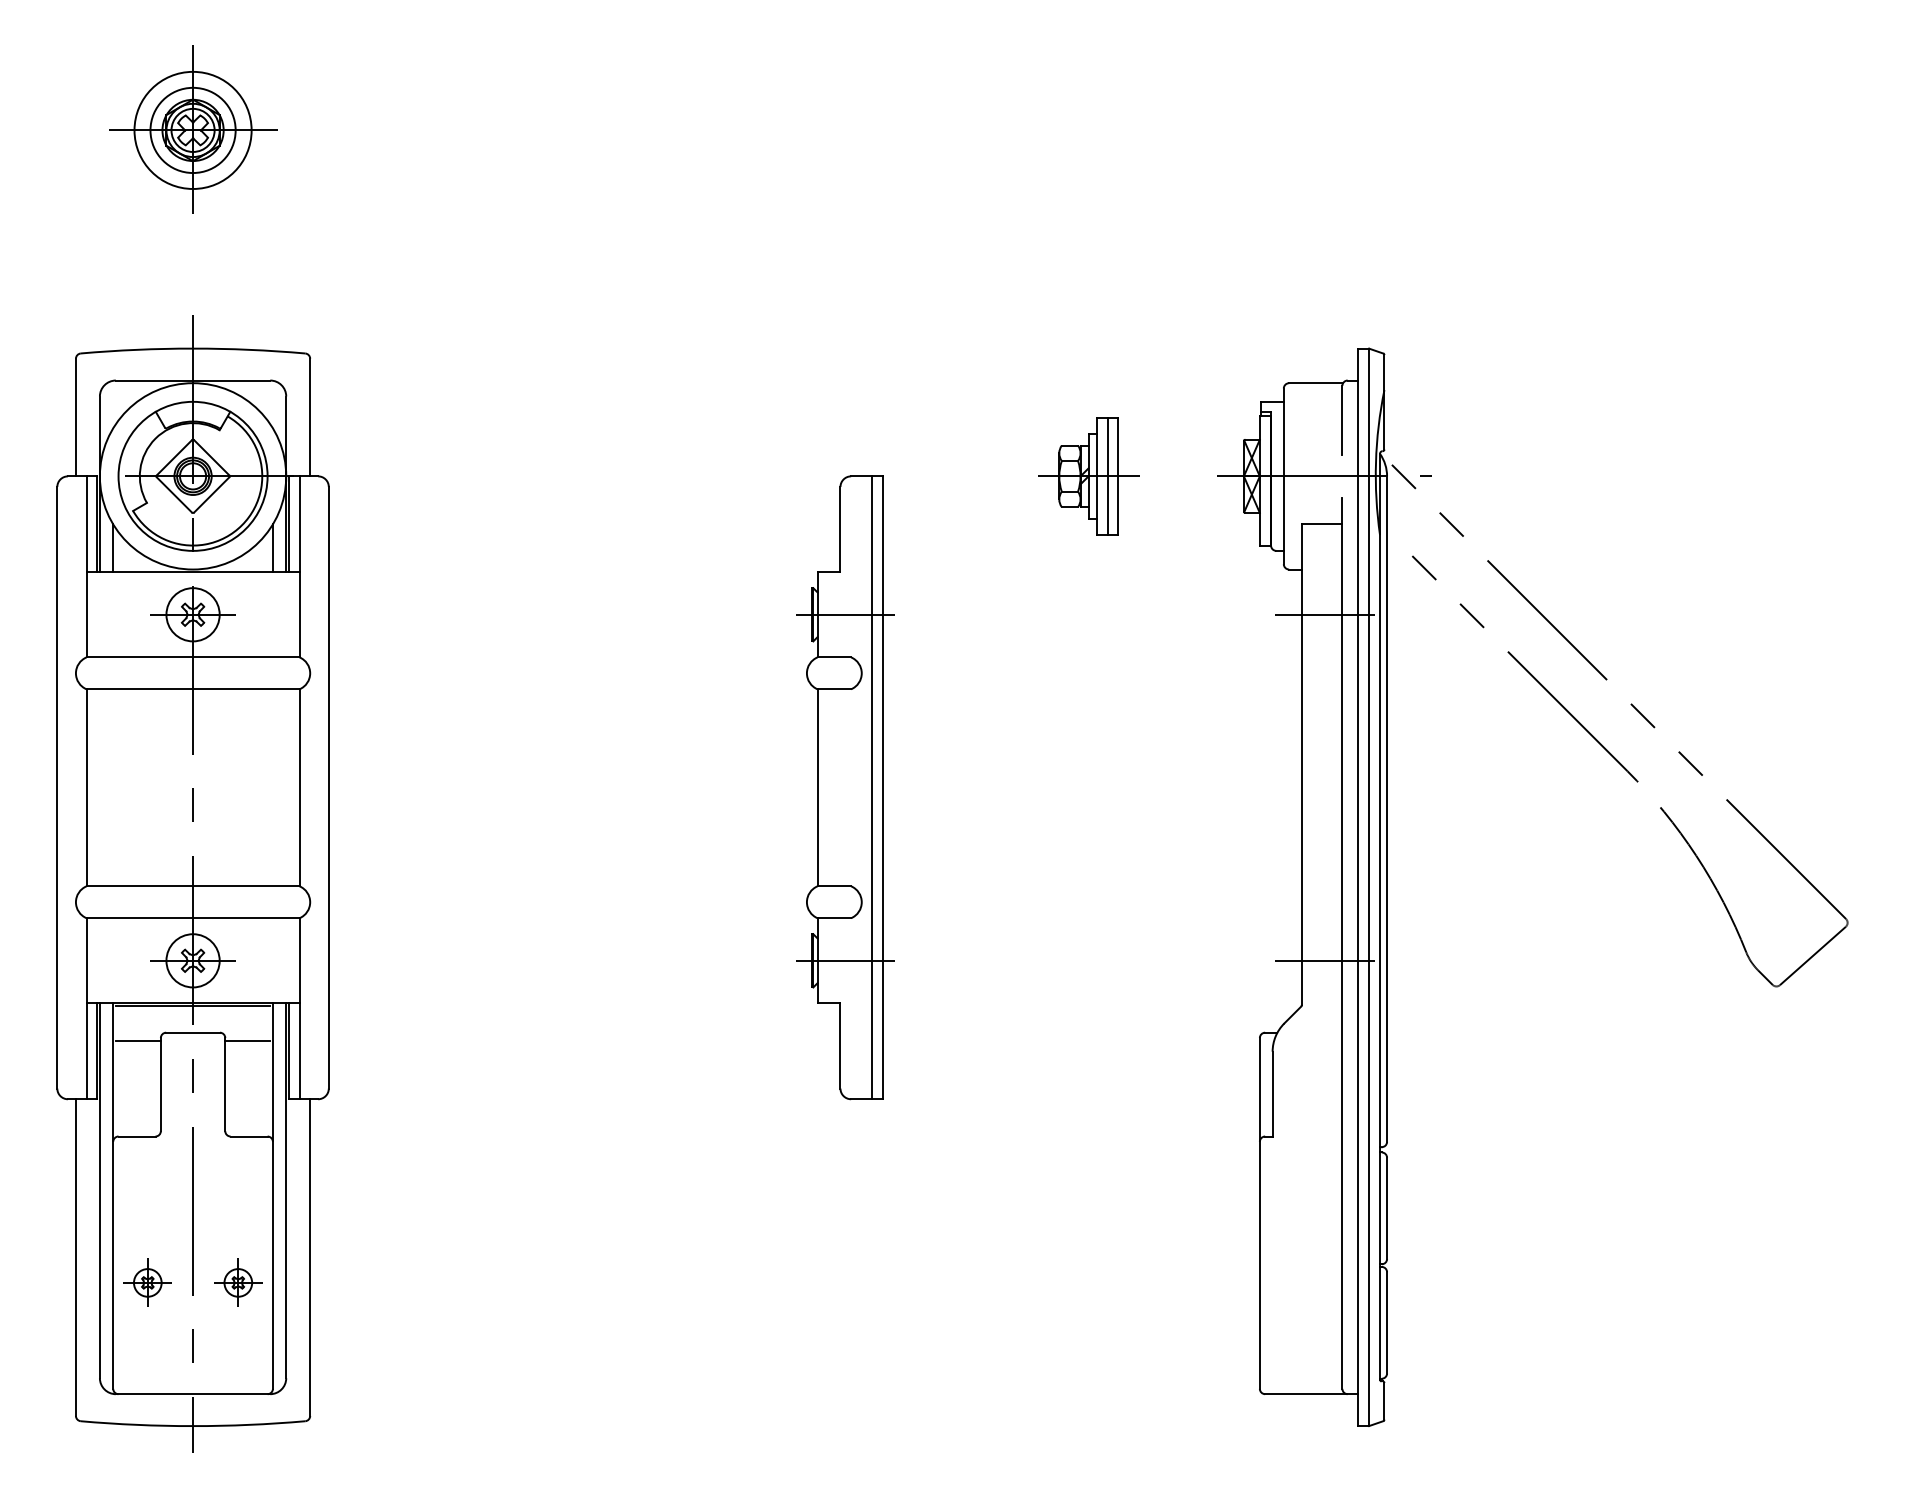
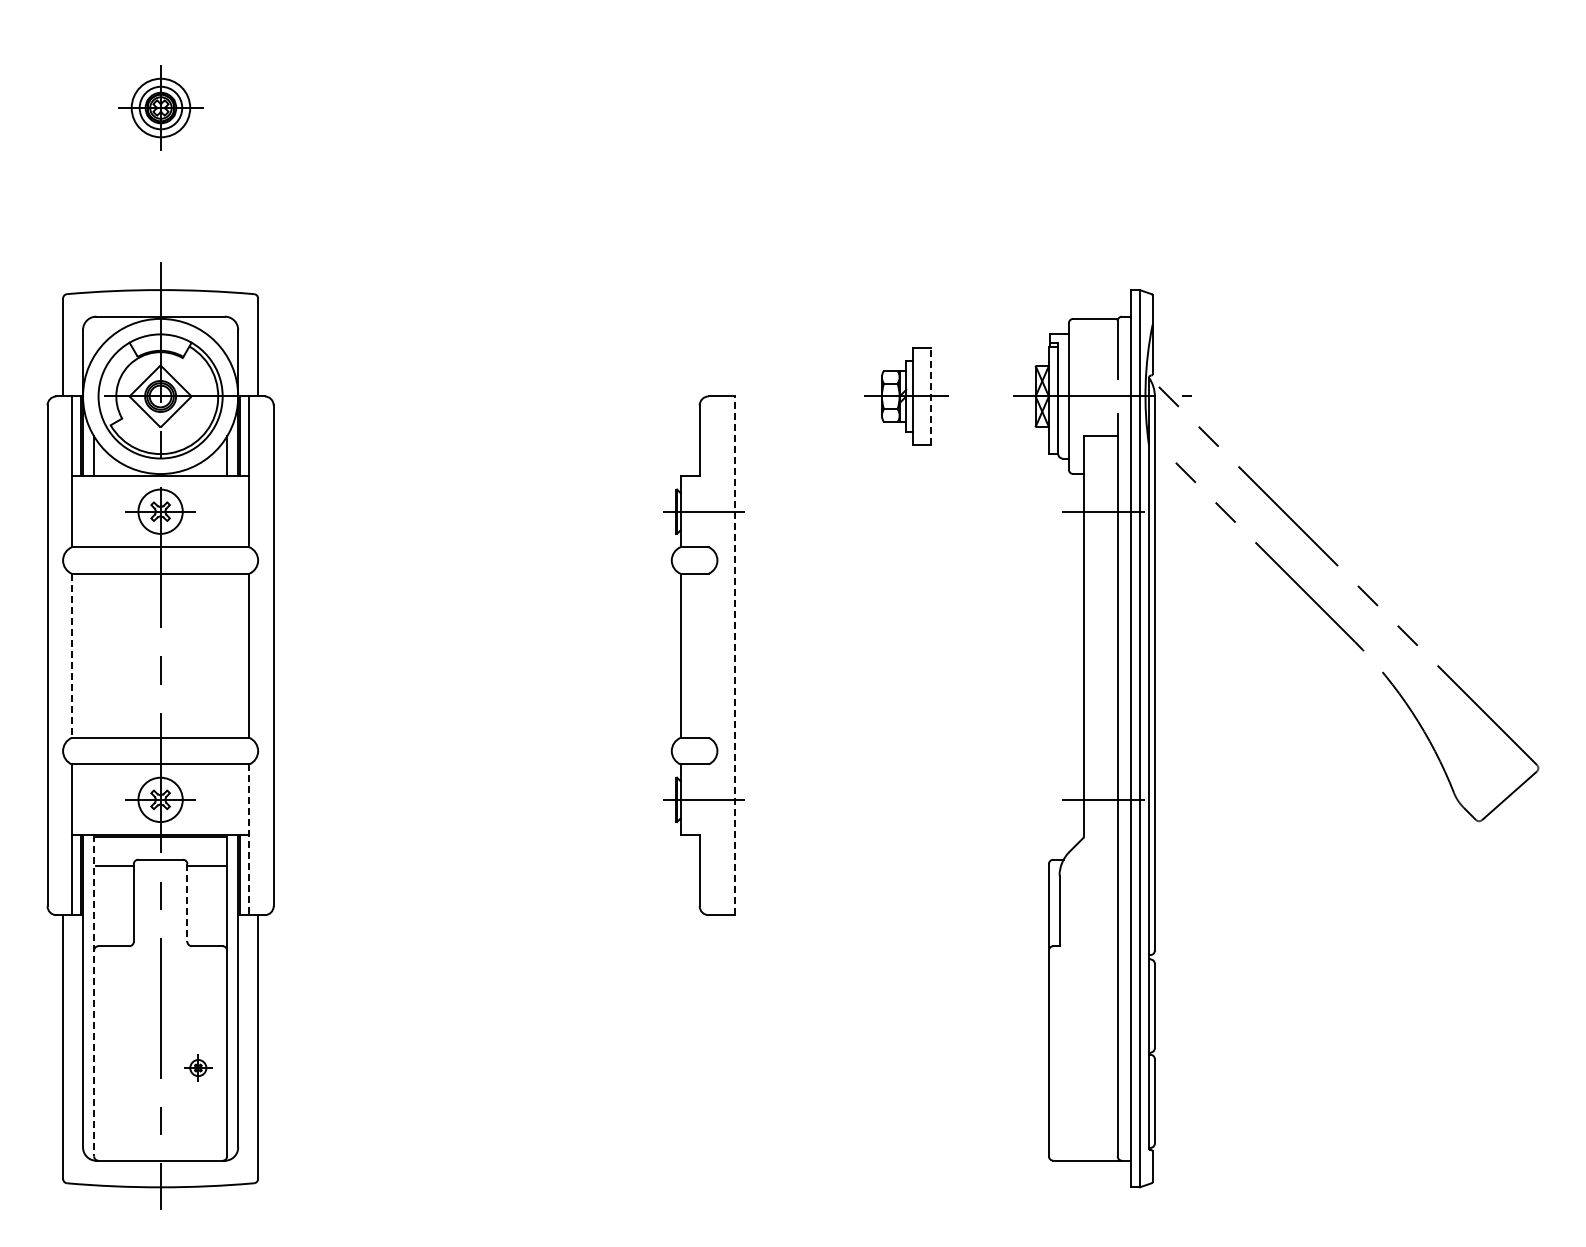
part: (194, 129) -> (161, 107), size x0.6
line: (1108, 476) -> (922, 396), removed
line: (1118, 476) -> (931, 396), solid -> dashed
line: (872, 787) -> (726, 655), removed
line: (883, 787) -> (735, 655), solid -> dashed
line: (86, 788) -> (71, 656), solid -> dashed
line: (299, 1009) -> (249, 840), solid -> dashed
line: (225, 1084) -> (187, 902), solid -> dashed
line: (113, 1196) -> (94, 996), solid -> dashed
part: (147, 1282) -> (122, 1067), removed
part: (238, 1282) -> (198, 1067), size x0.7

